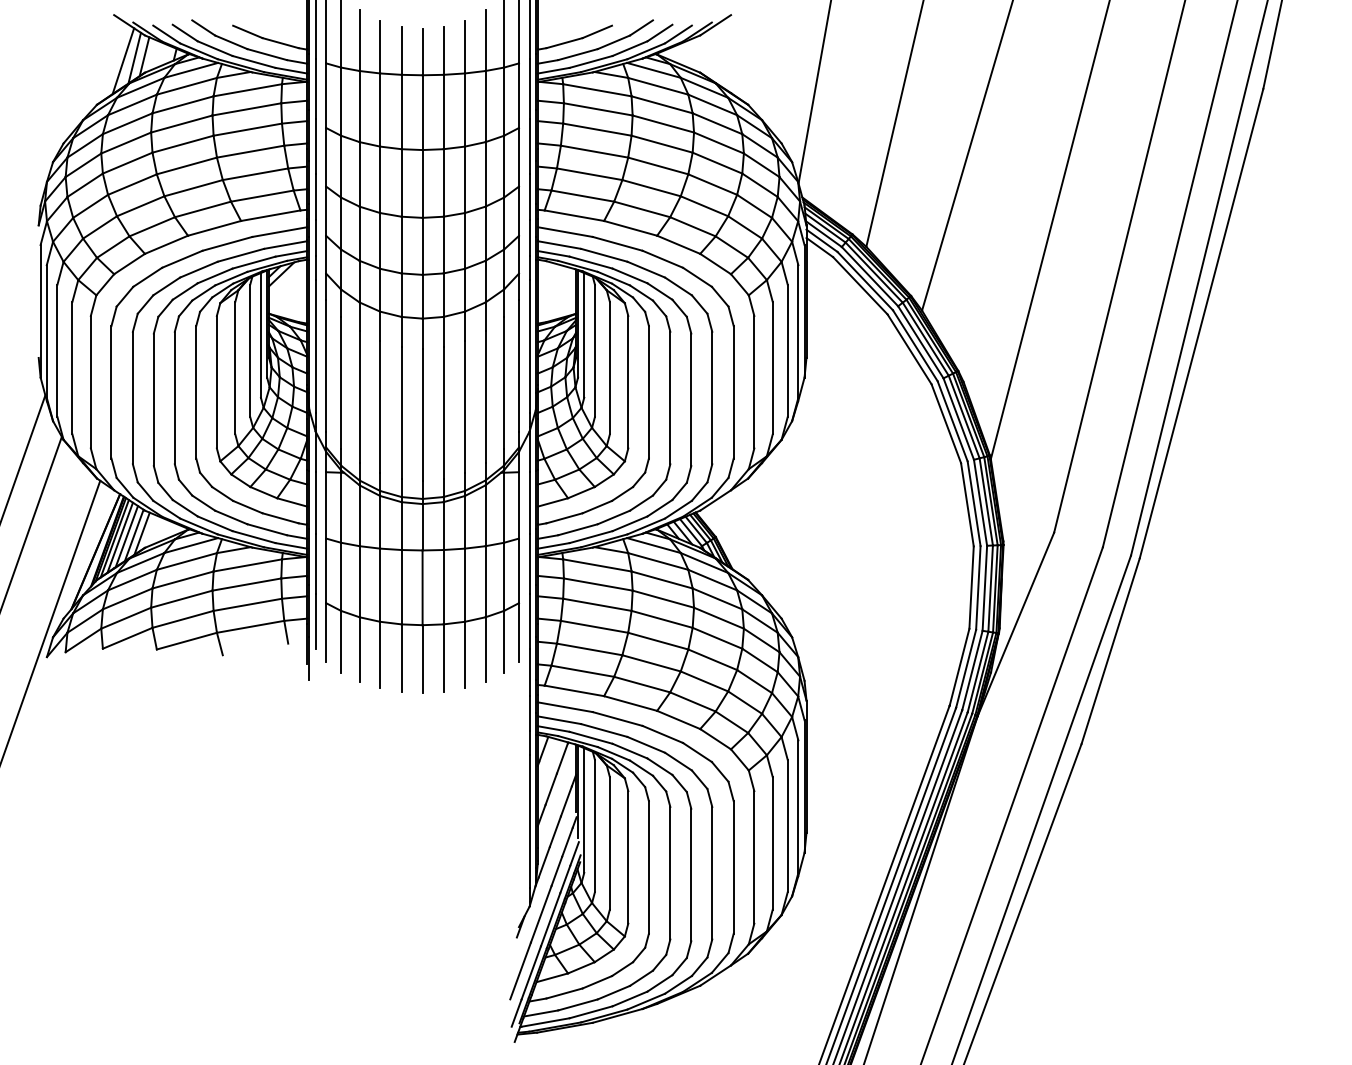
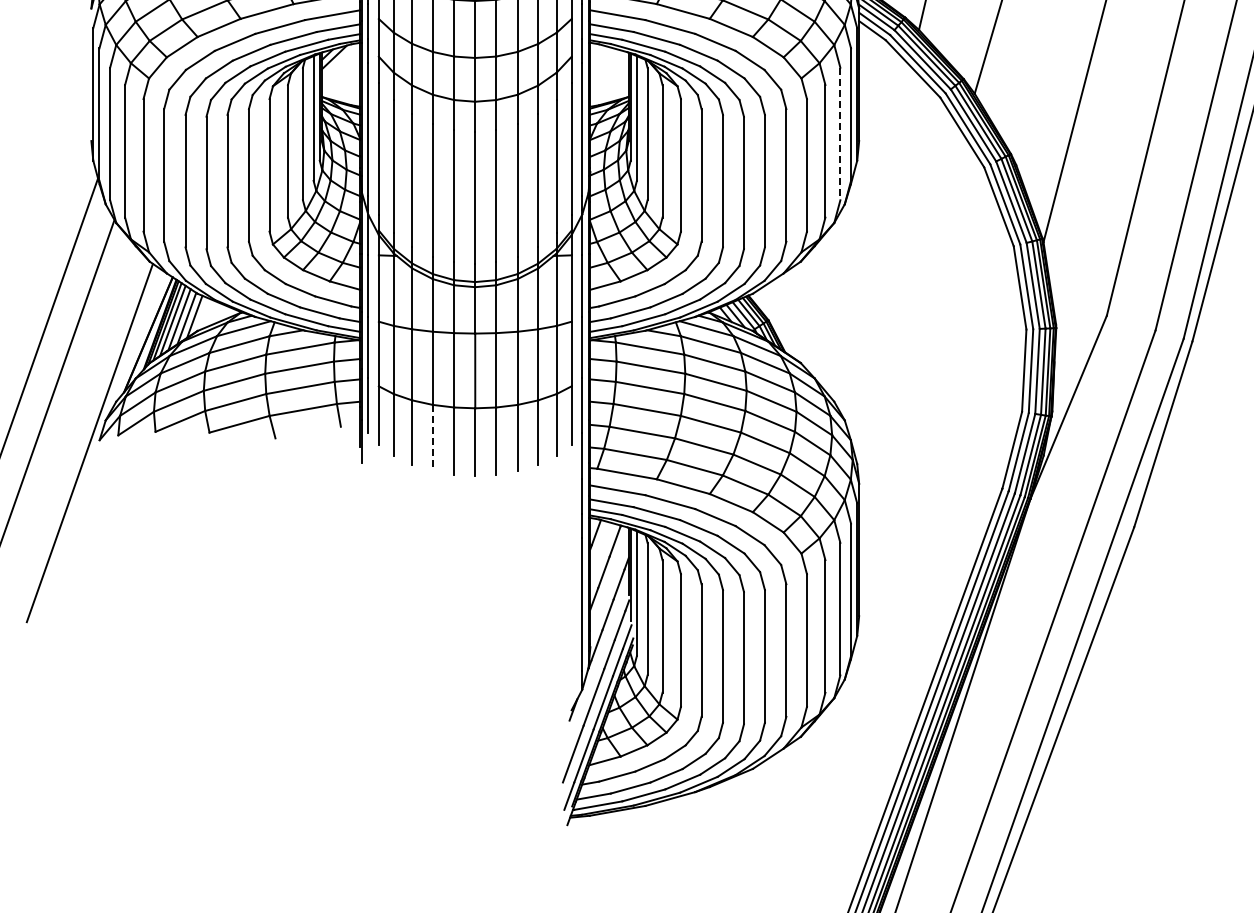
line: (787, 351) -> (840, 134), solid -> dashed
line: (380, 655) -> (433, 438), solid -> dashed

